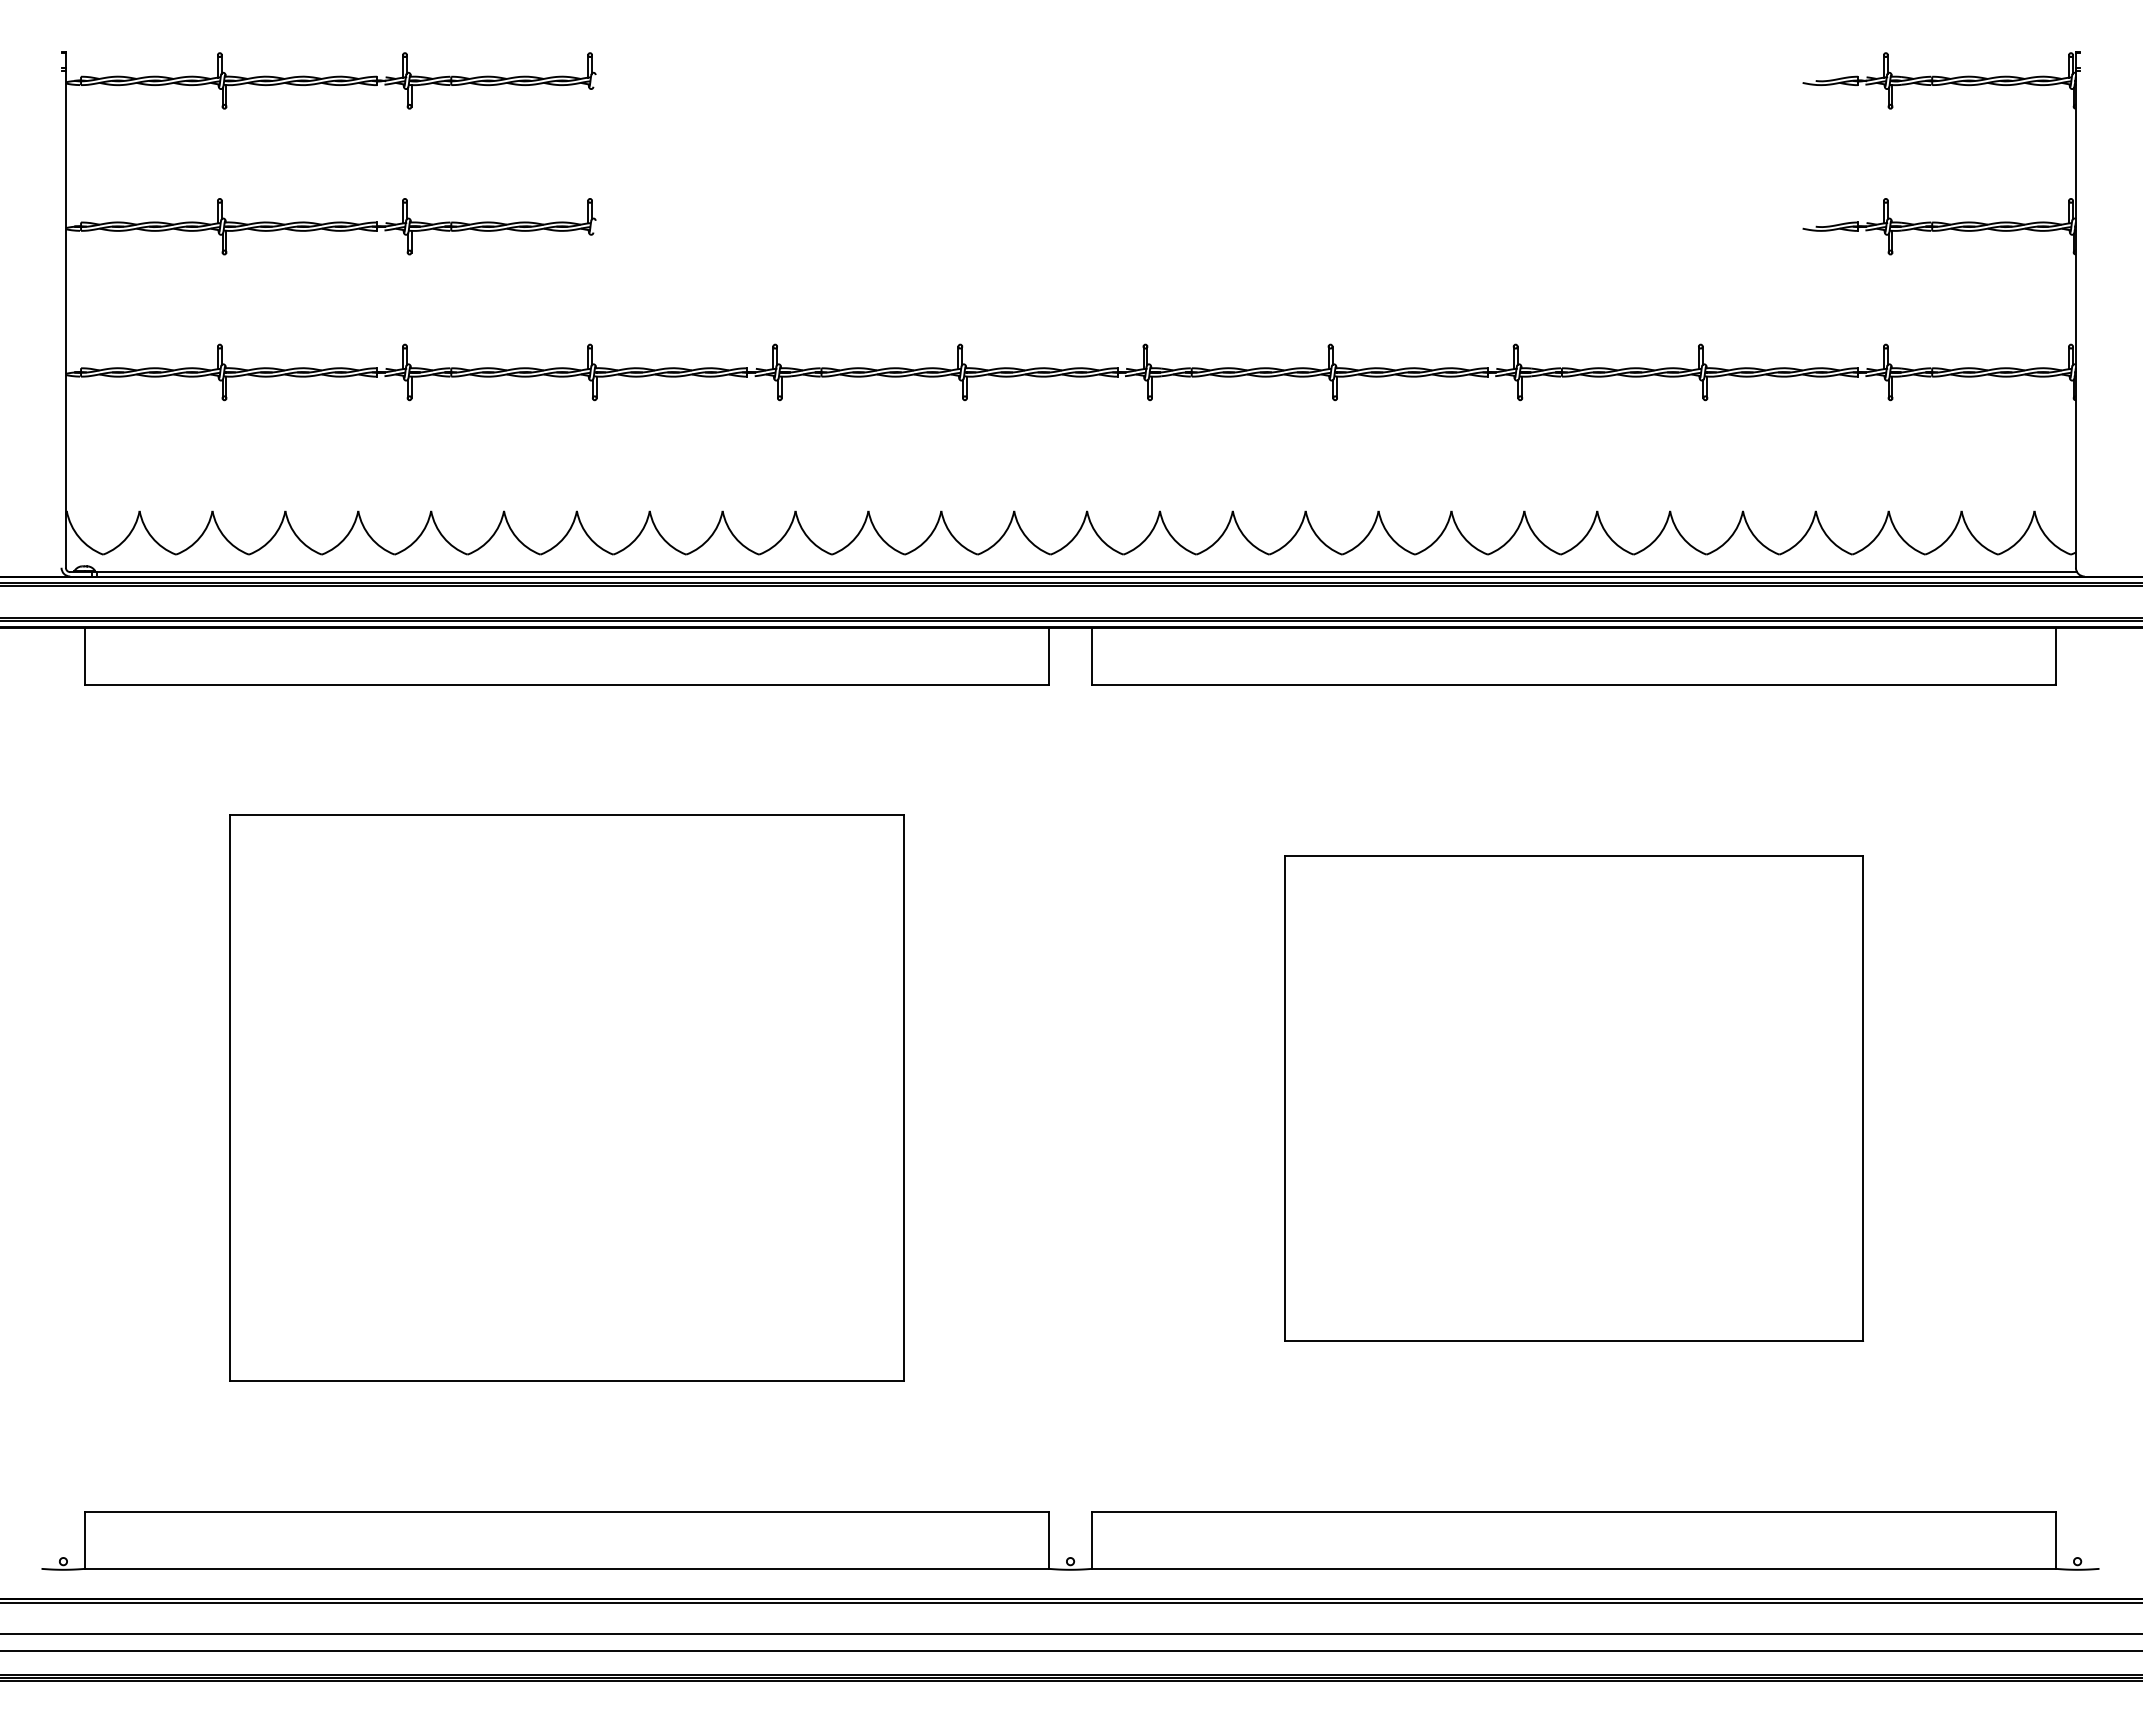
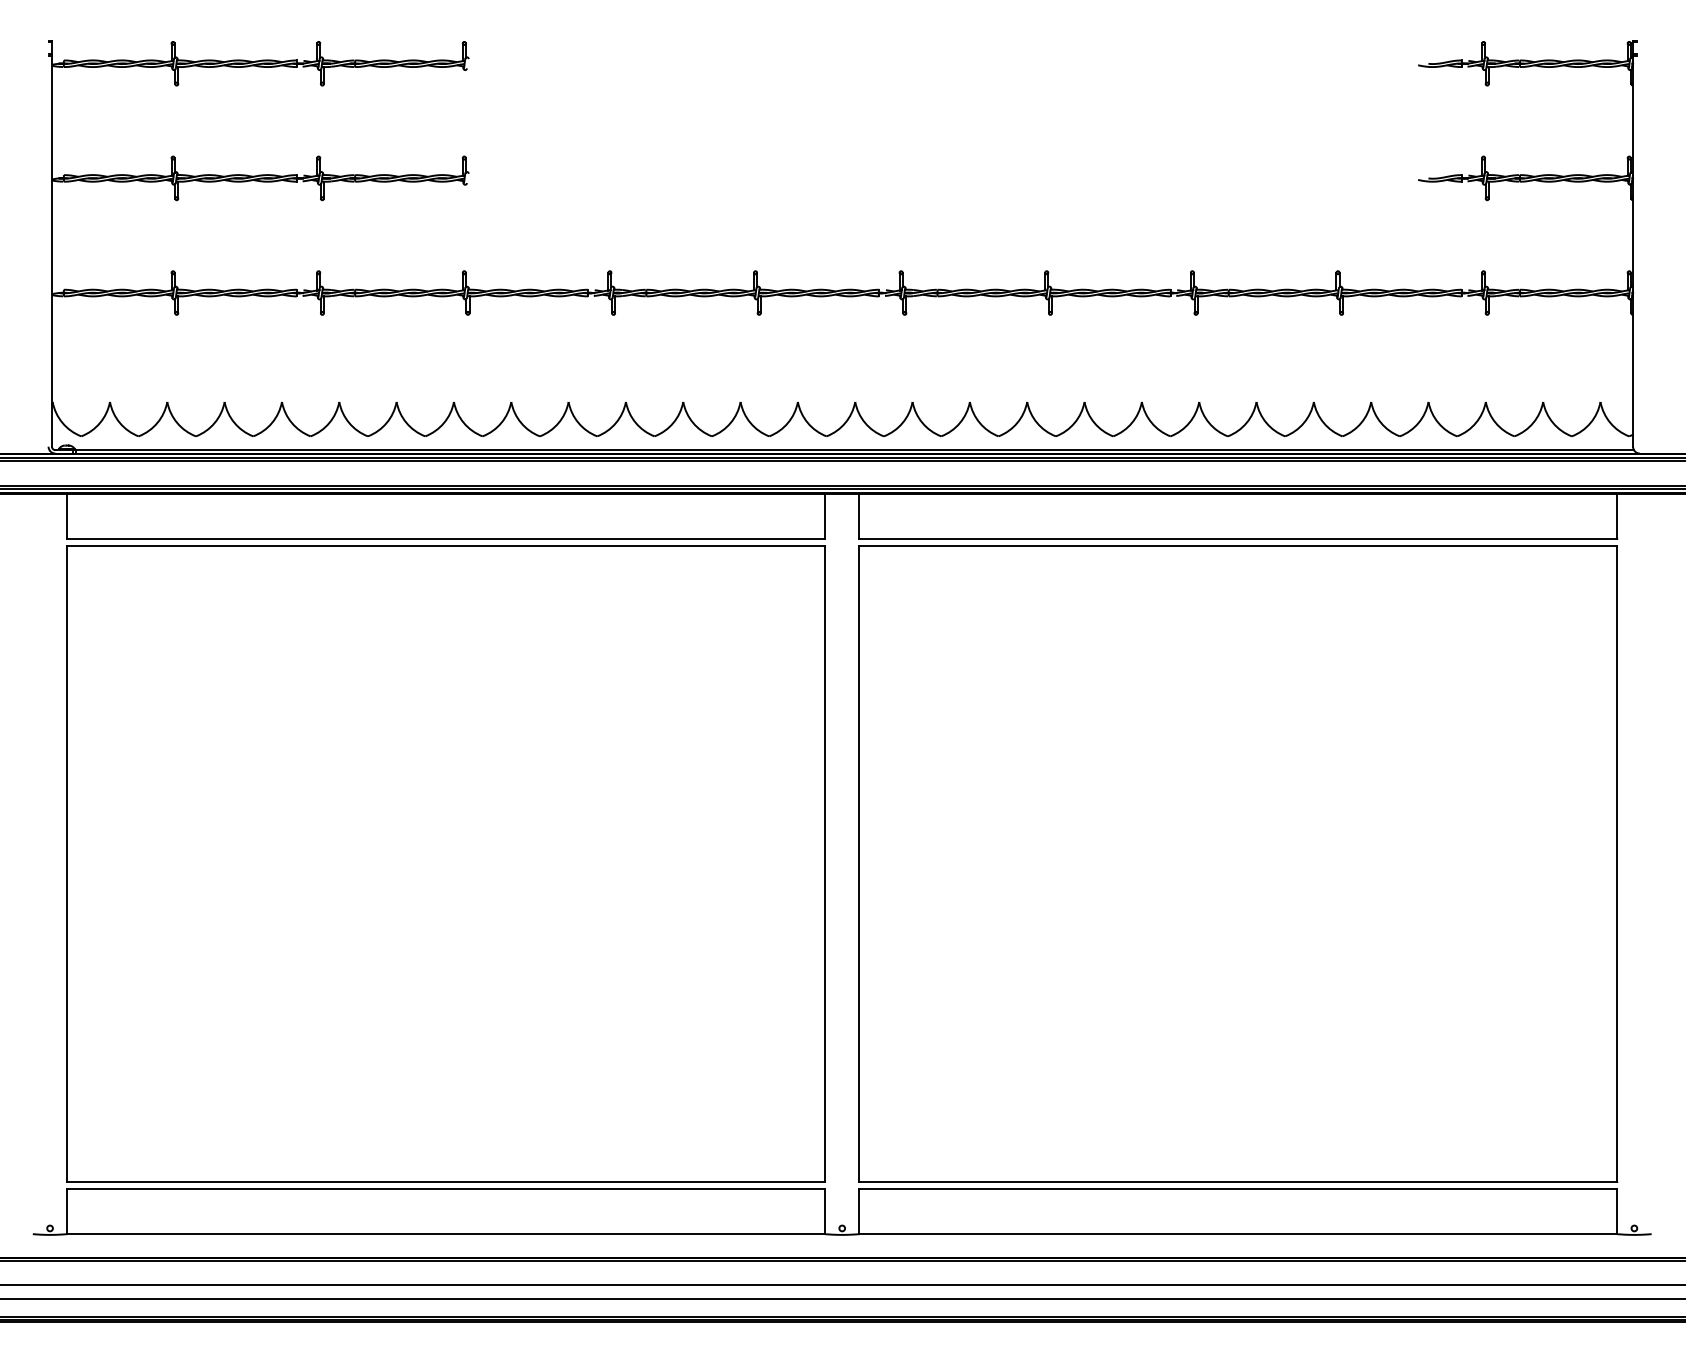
part: (566, 1097) -> (445, 863), size x1.43
part: (1573, 1098) -> (1237, 864), size x1.67

